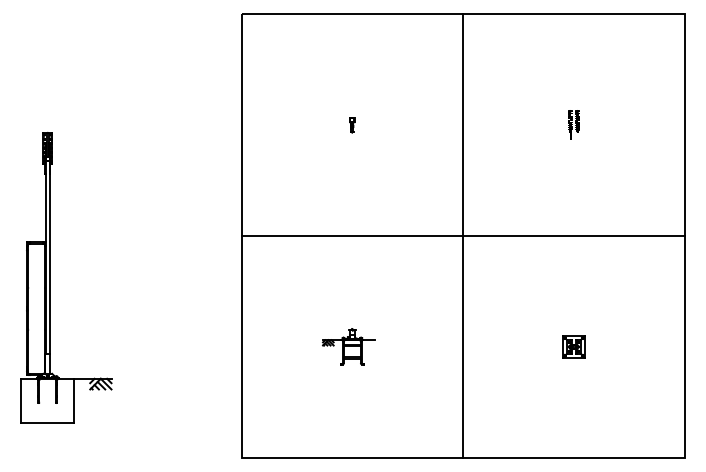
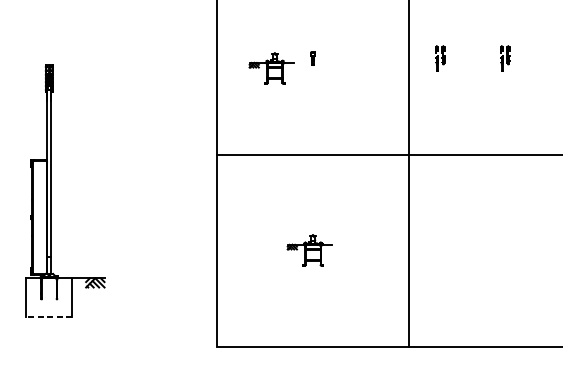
part: (498, 124) -> (439, 58), added
part: (304, 136) -> (271, 68), added
part: (573, 346) -> (504, 250), removed
line: (47, 423) -> (49, 316), solid -> dashed

